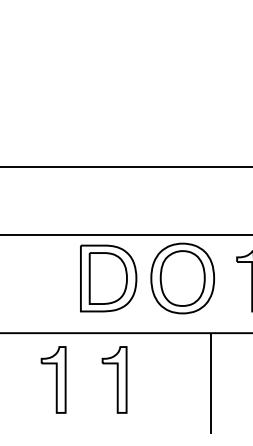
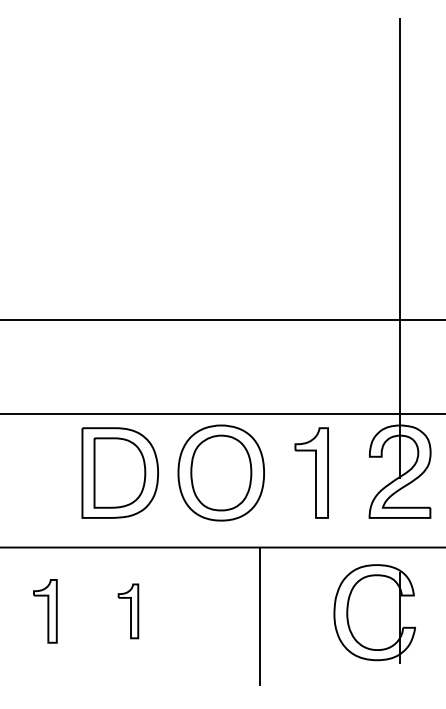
part: (53, 380) -> (45, 611), size x0.7
part: (114, 380) -> (128, 611), size x0.6

